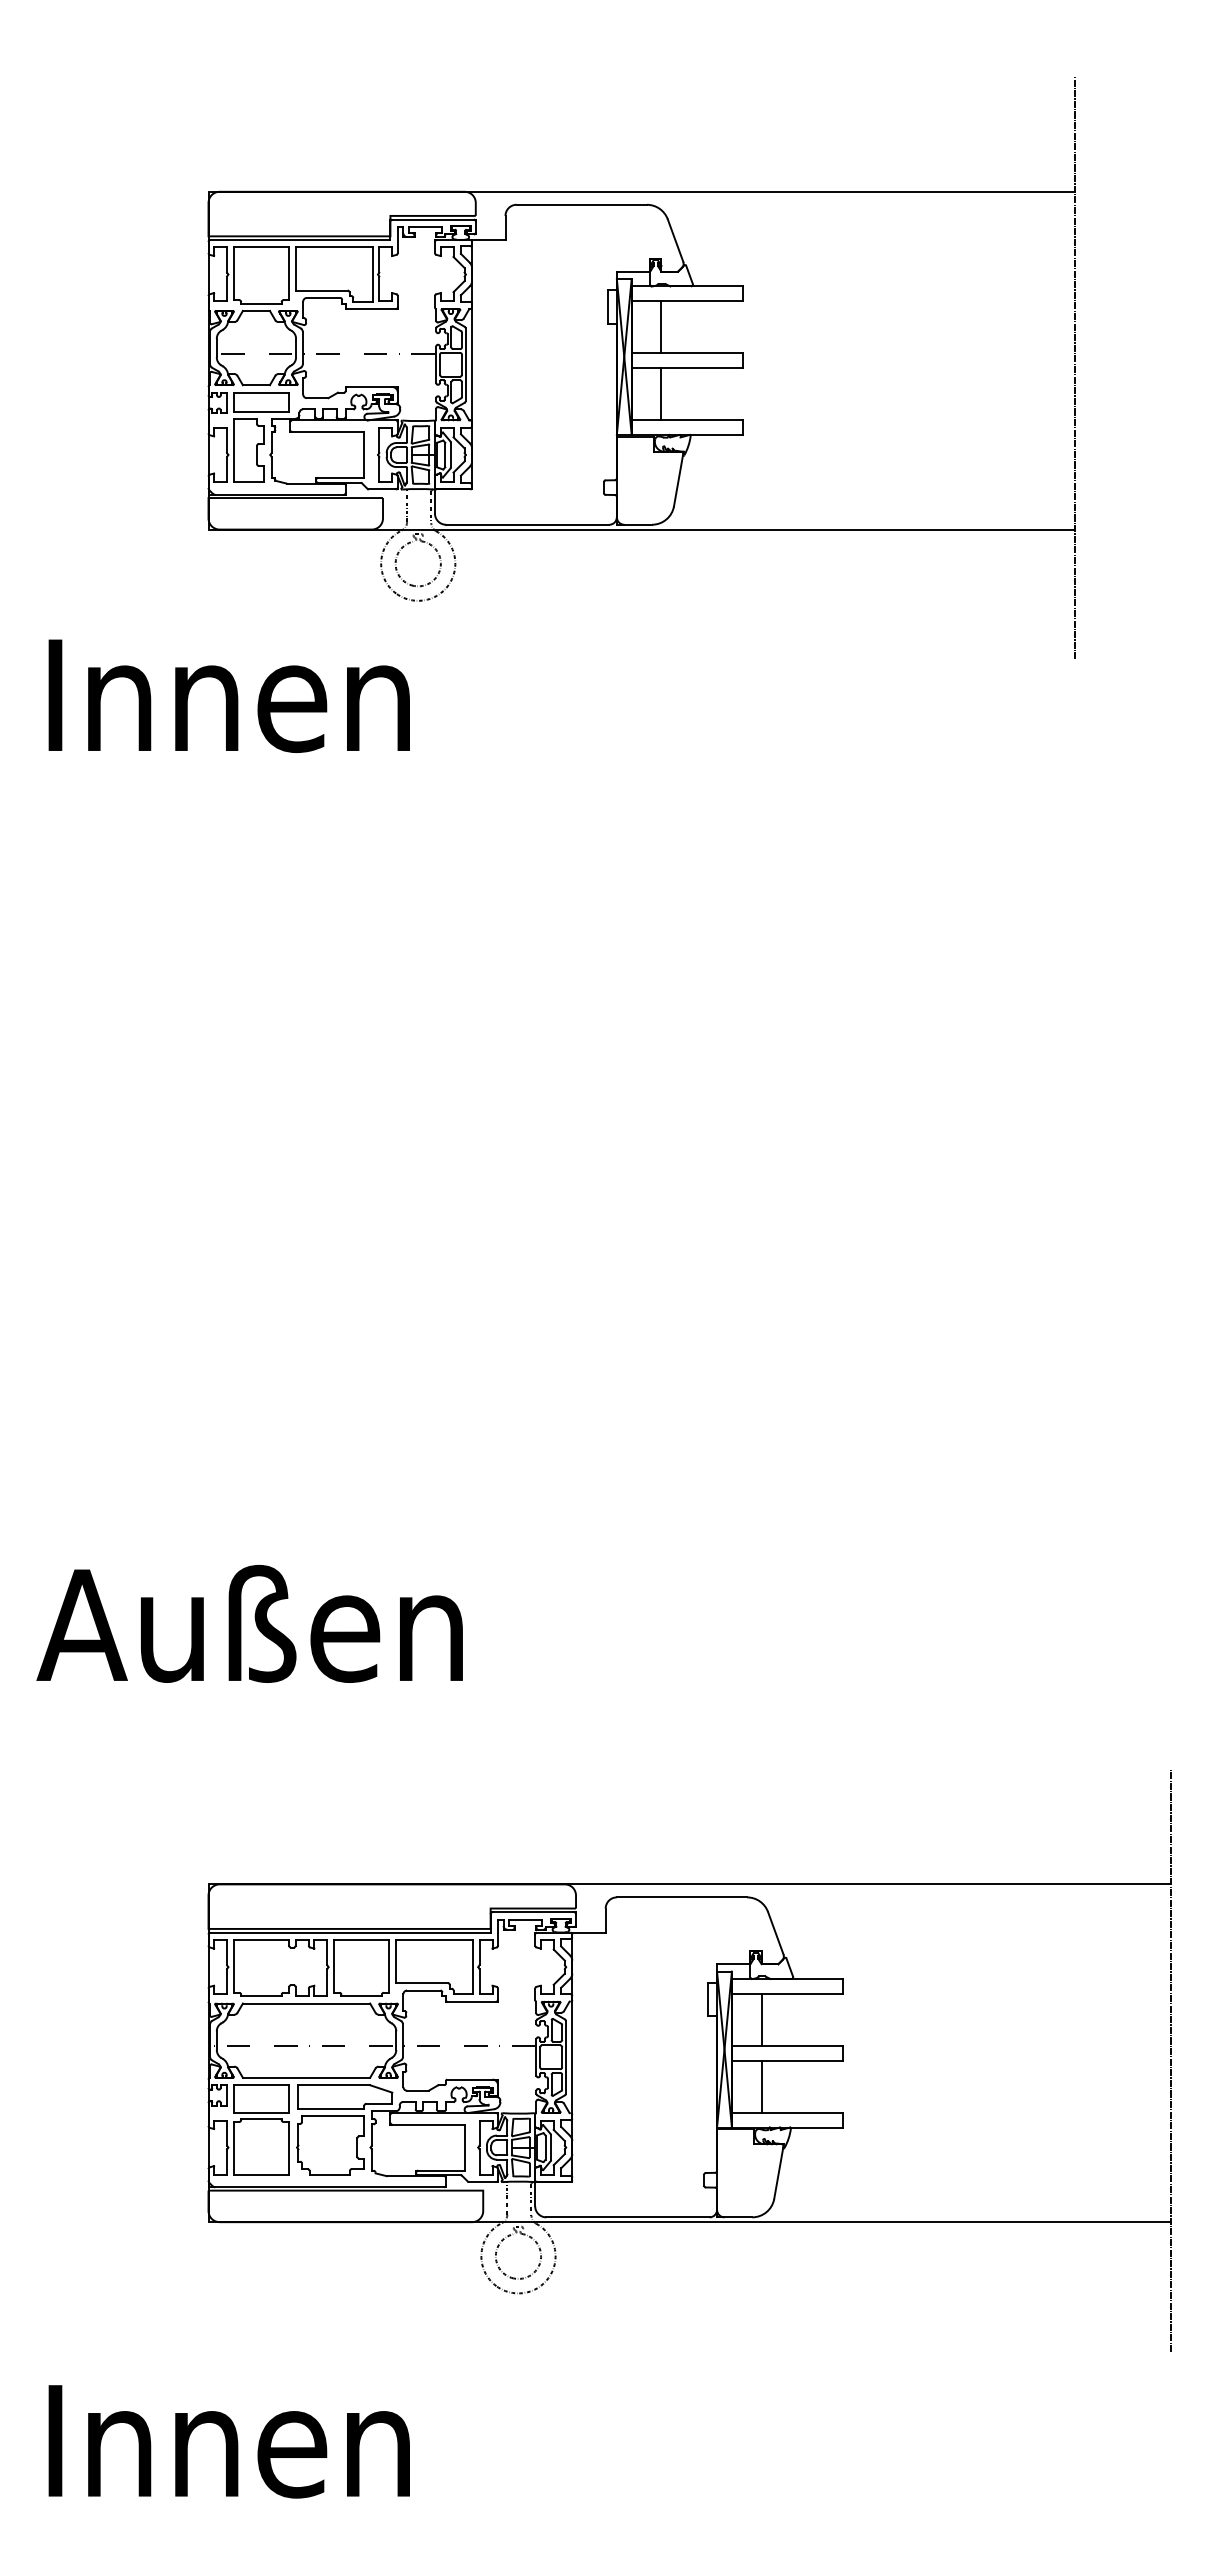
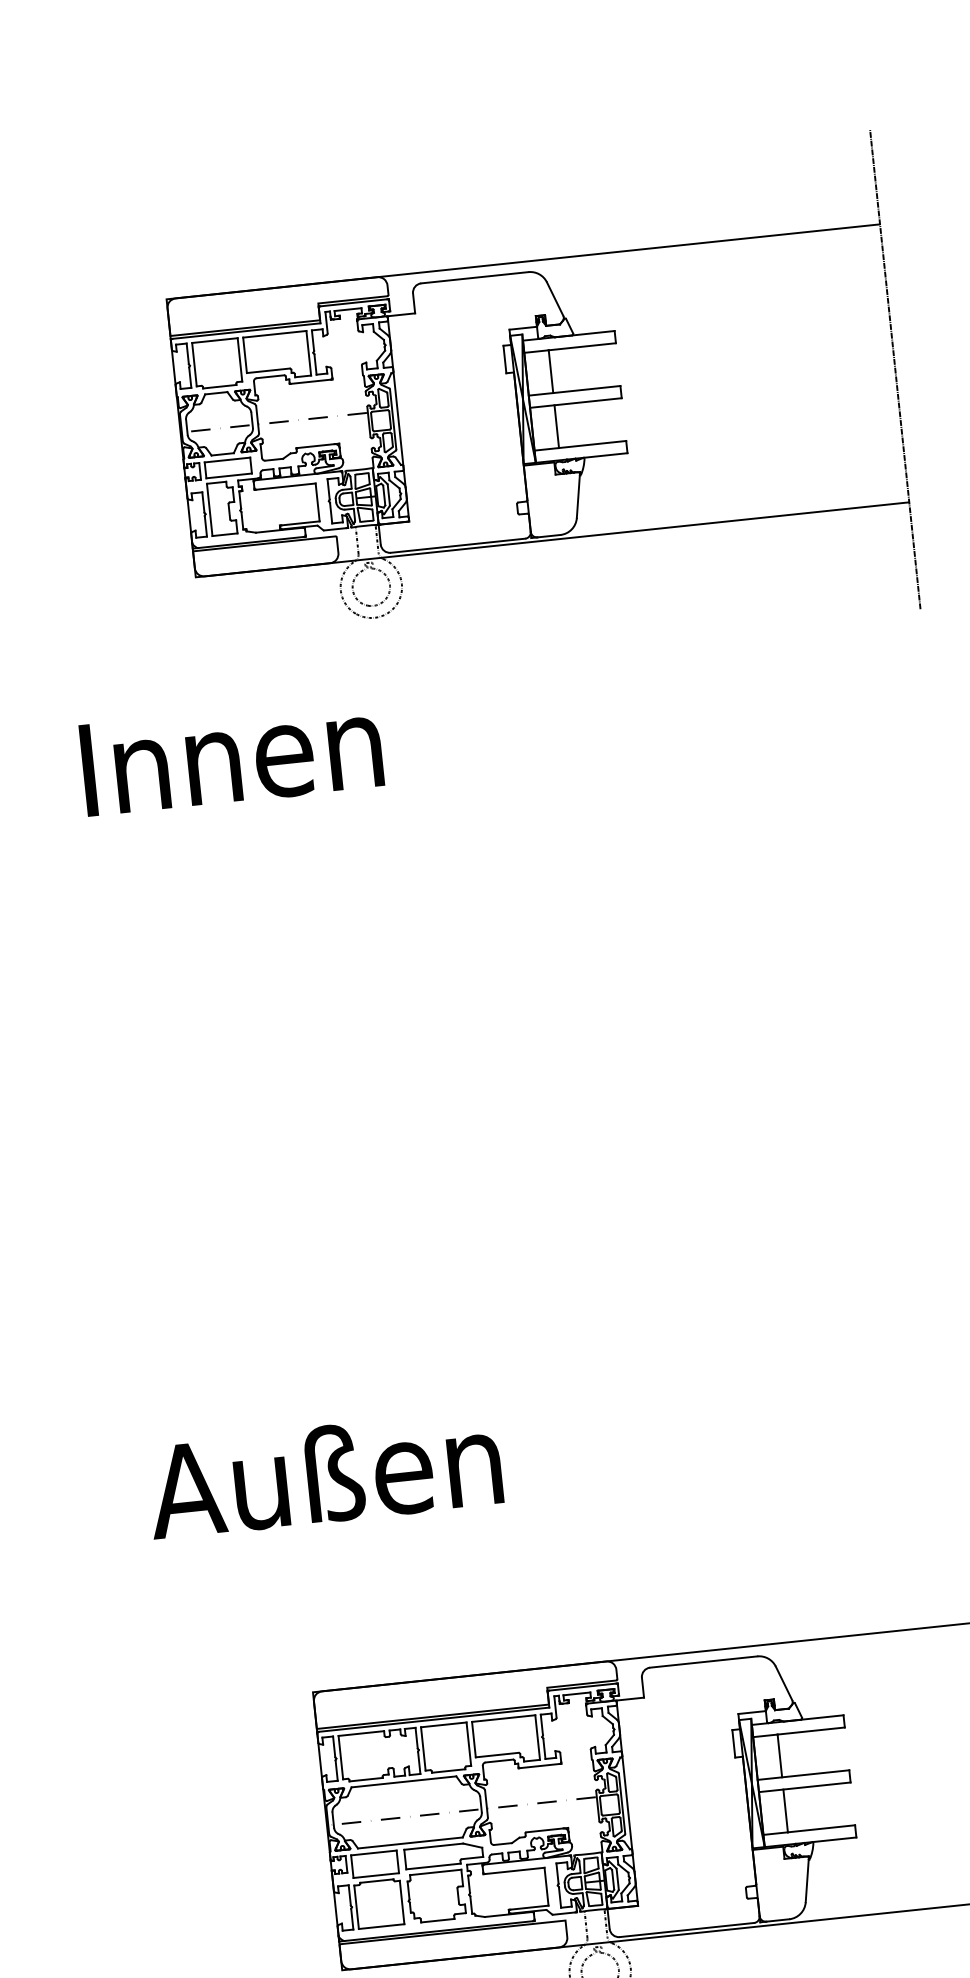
text: (228, 695) -> (231, 755), moved

